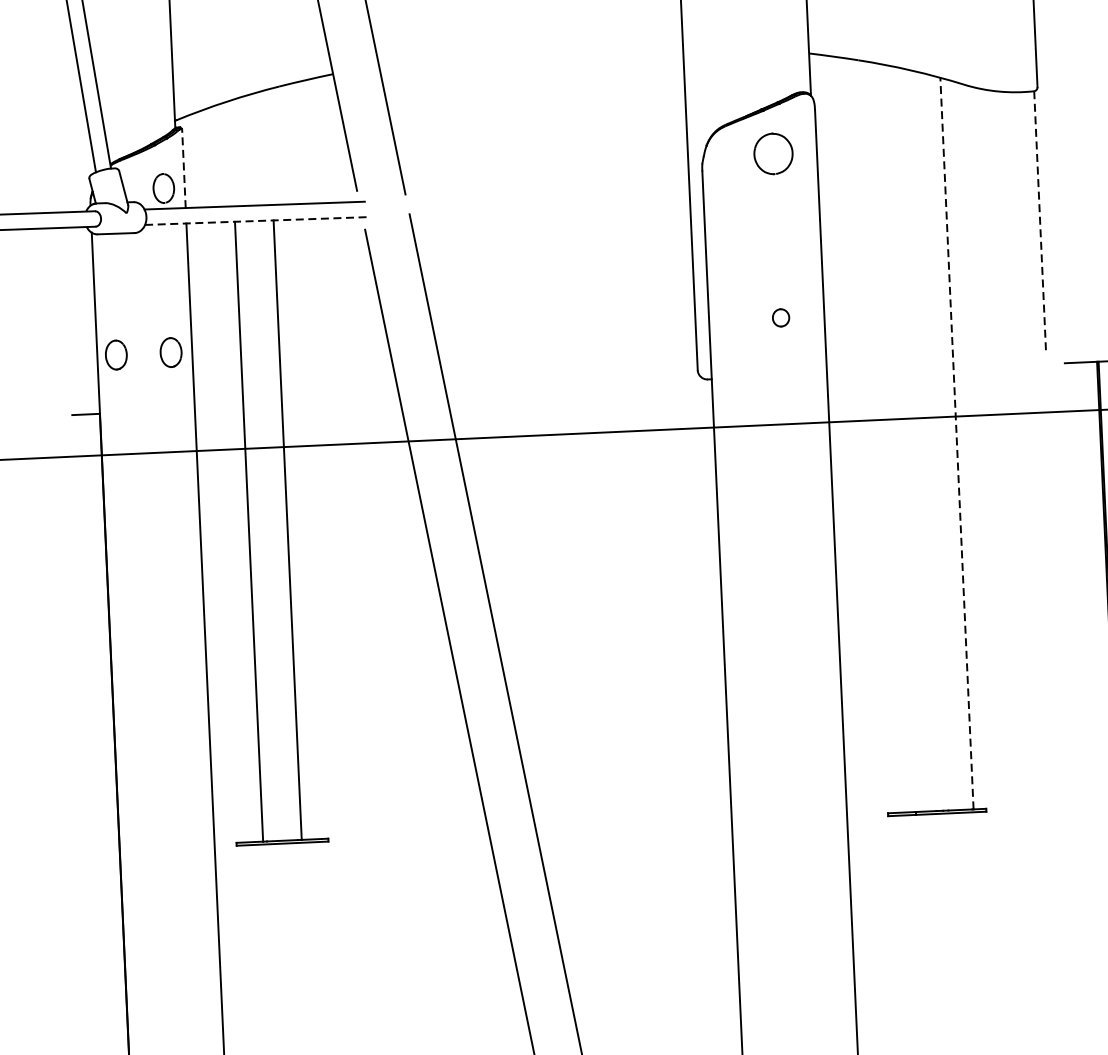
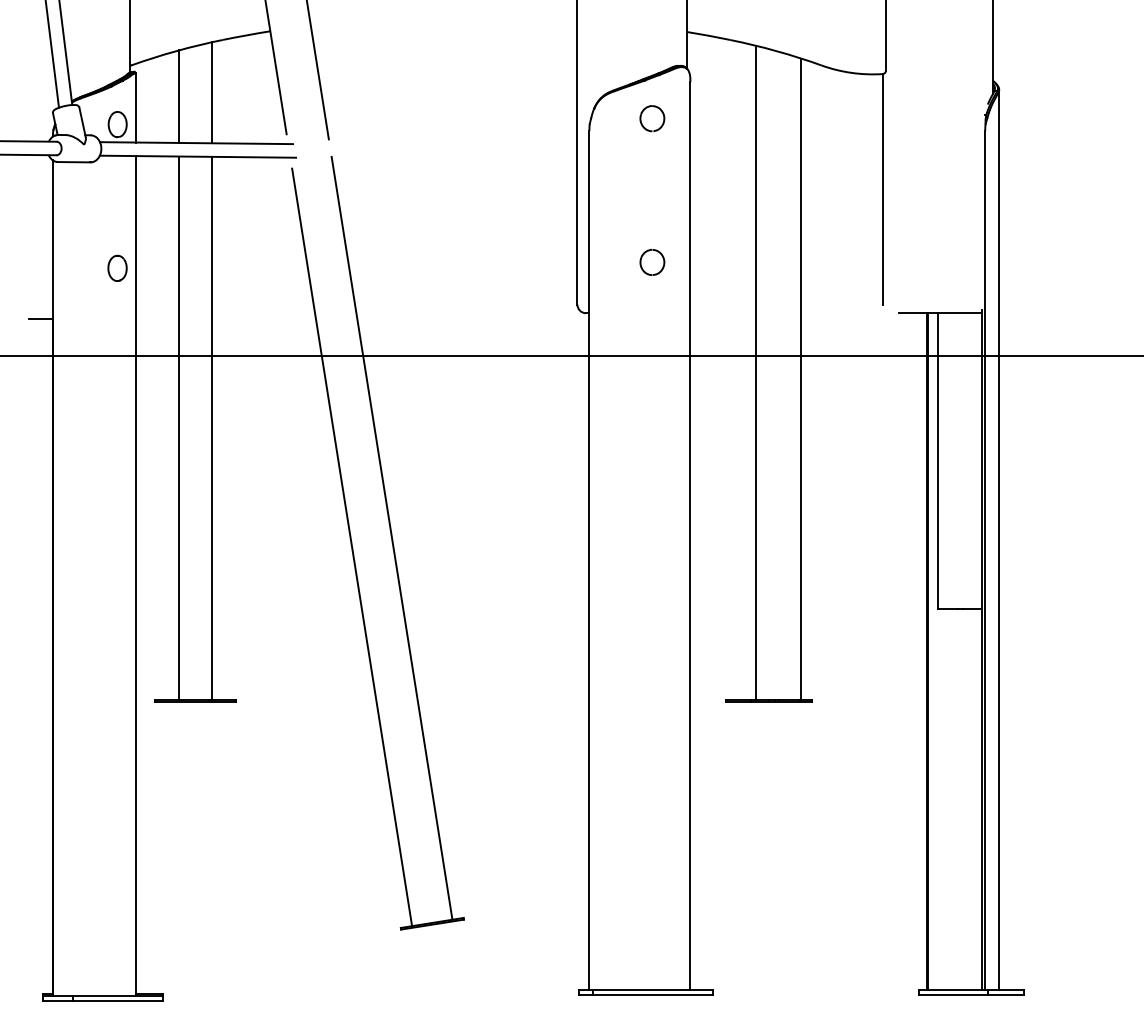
line: (270, 147) -> (212, 92), added
line: (231, 153) -> (178, 96), added
part: (773, 153) -> (652, 118), size x0.71
line: (184, 168) -> (136, 107), dashed -> solid
line: (257, 220) -> (198, 156), dashed -> solid
line: (1039, 222) -> (882, 189), dashed -> solid
part: (781, 317) -> (652, 261), size x1.67
part: (116, 354) -> (69, 267), removed
line: (905, 438) -> (756, 372), added
line: (957, 443) -> (801, 379), dashed -> solid

